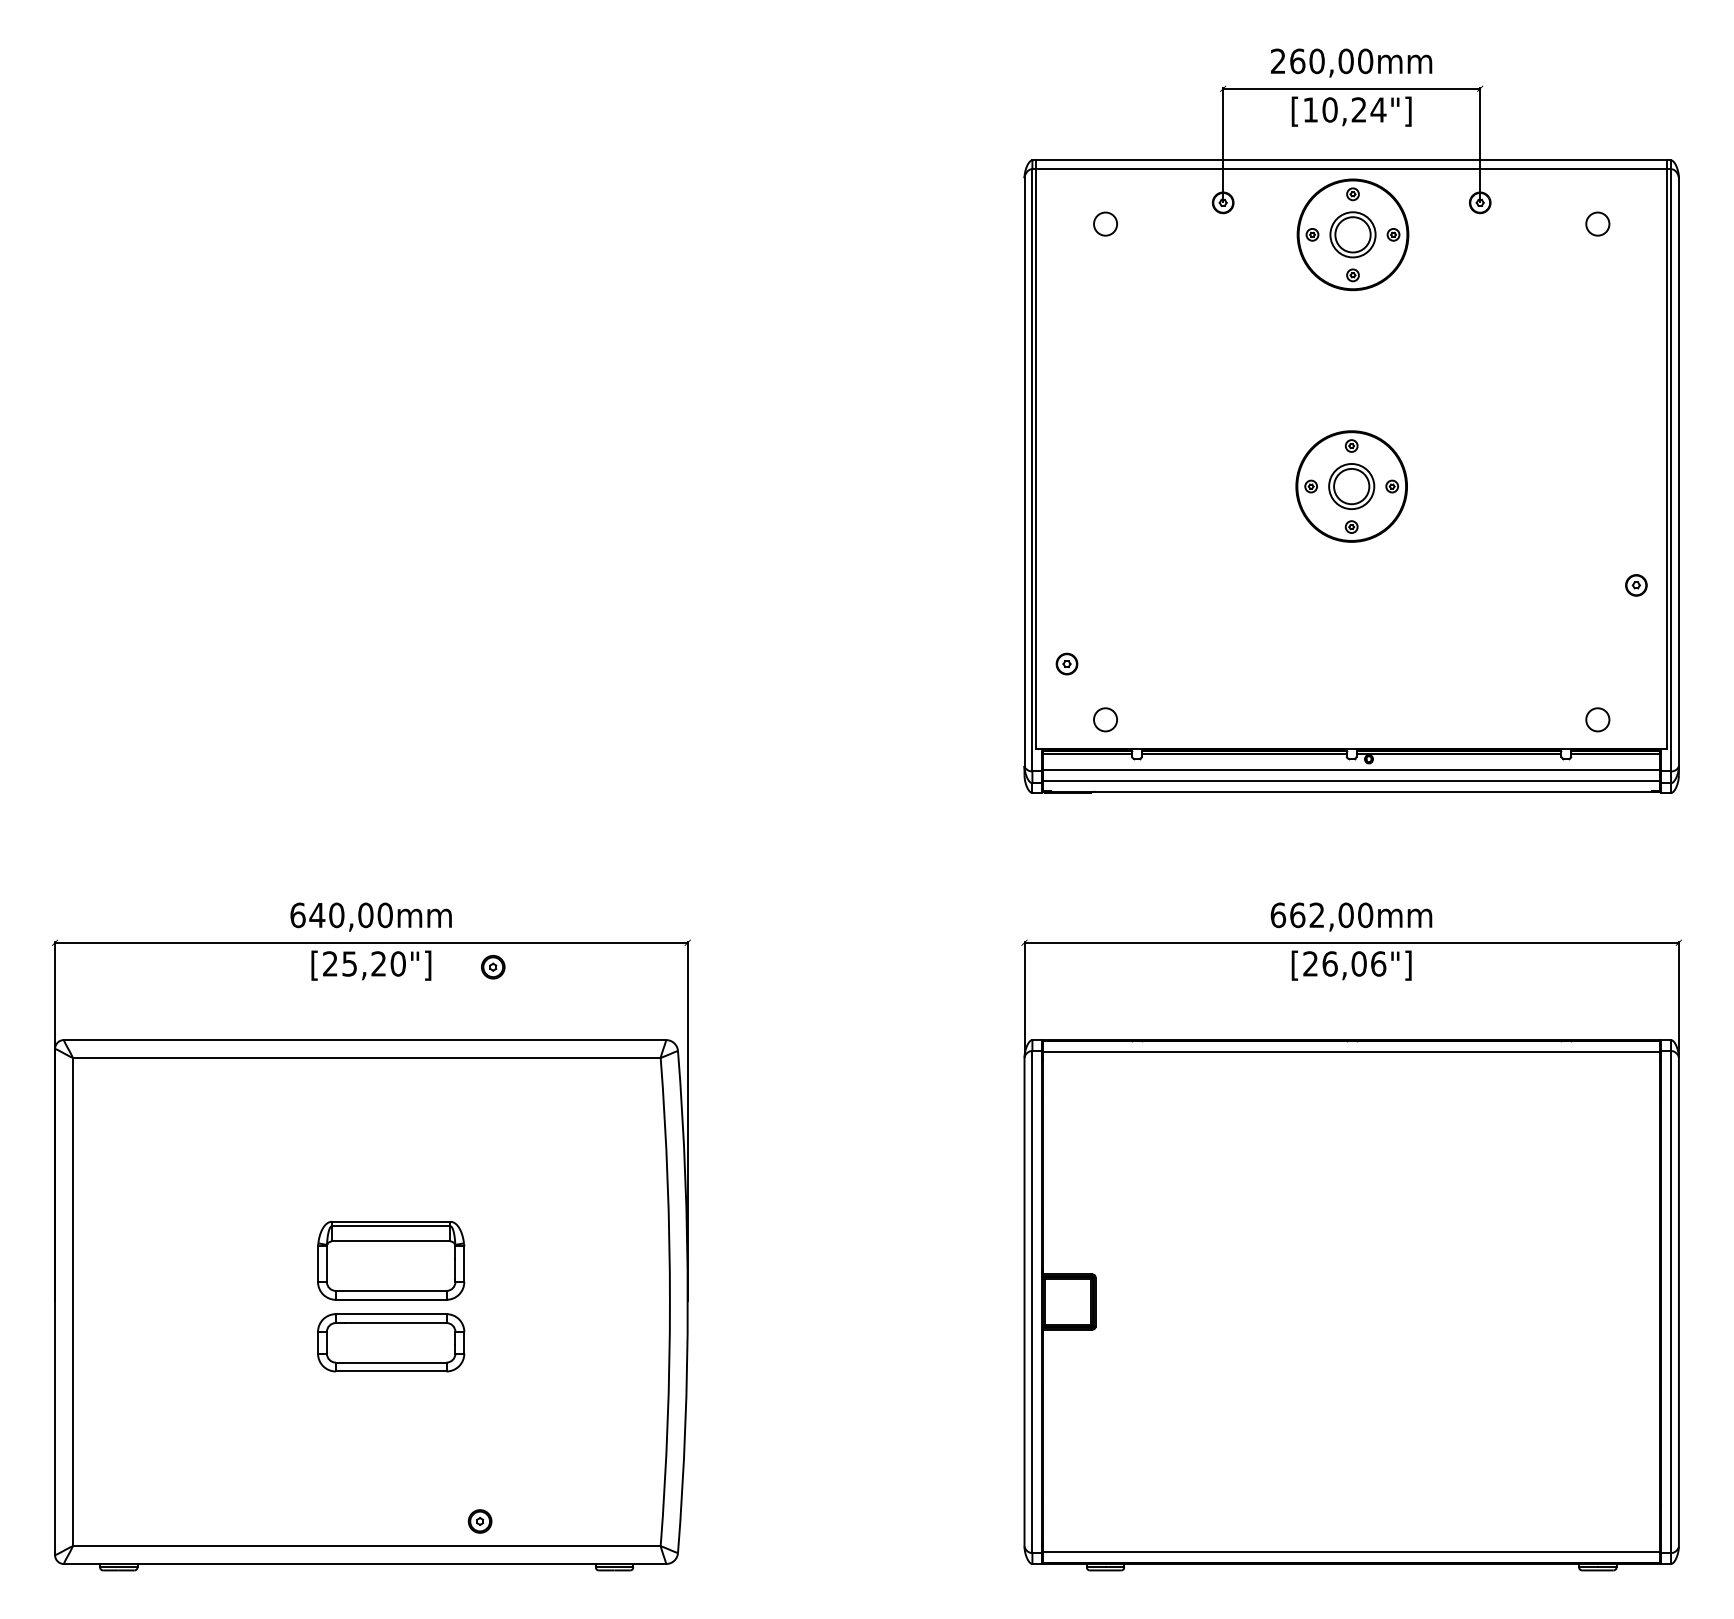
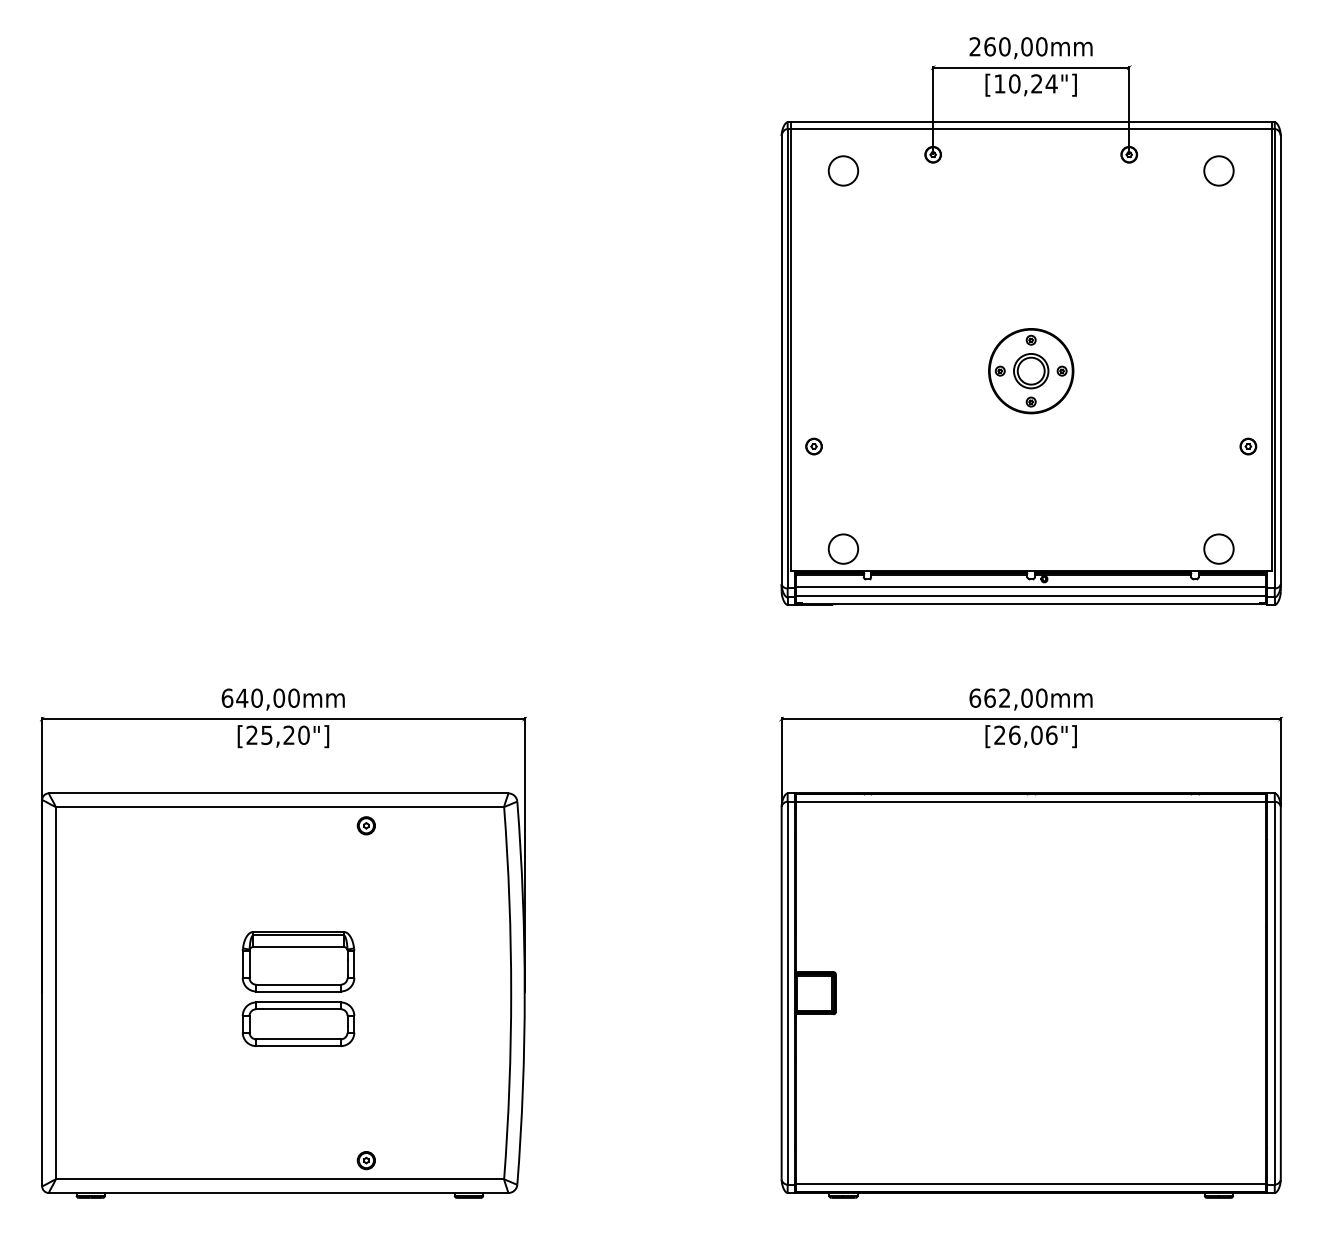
circle: (1105, 223) -> (843, 170), size x1.67
circle: (1597, 223) -> (1218, 170), size x1.67
part: (1353, 235) -> (1032, 179), removed
part: (1066, 663) -> (813, 446), moved
circle: (1105, 719) -> (843, 548), size x1.67
circle: (1597, 719) -> (1218, 548), size x1.67
part: (492, 966) -> (365, 825), moved

